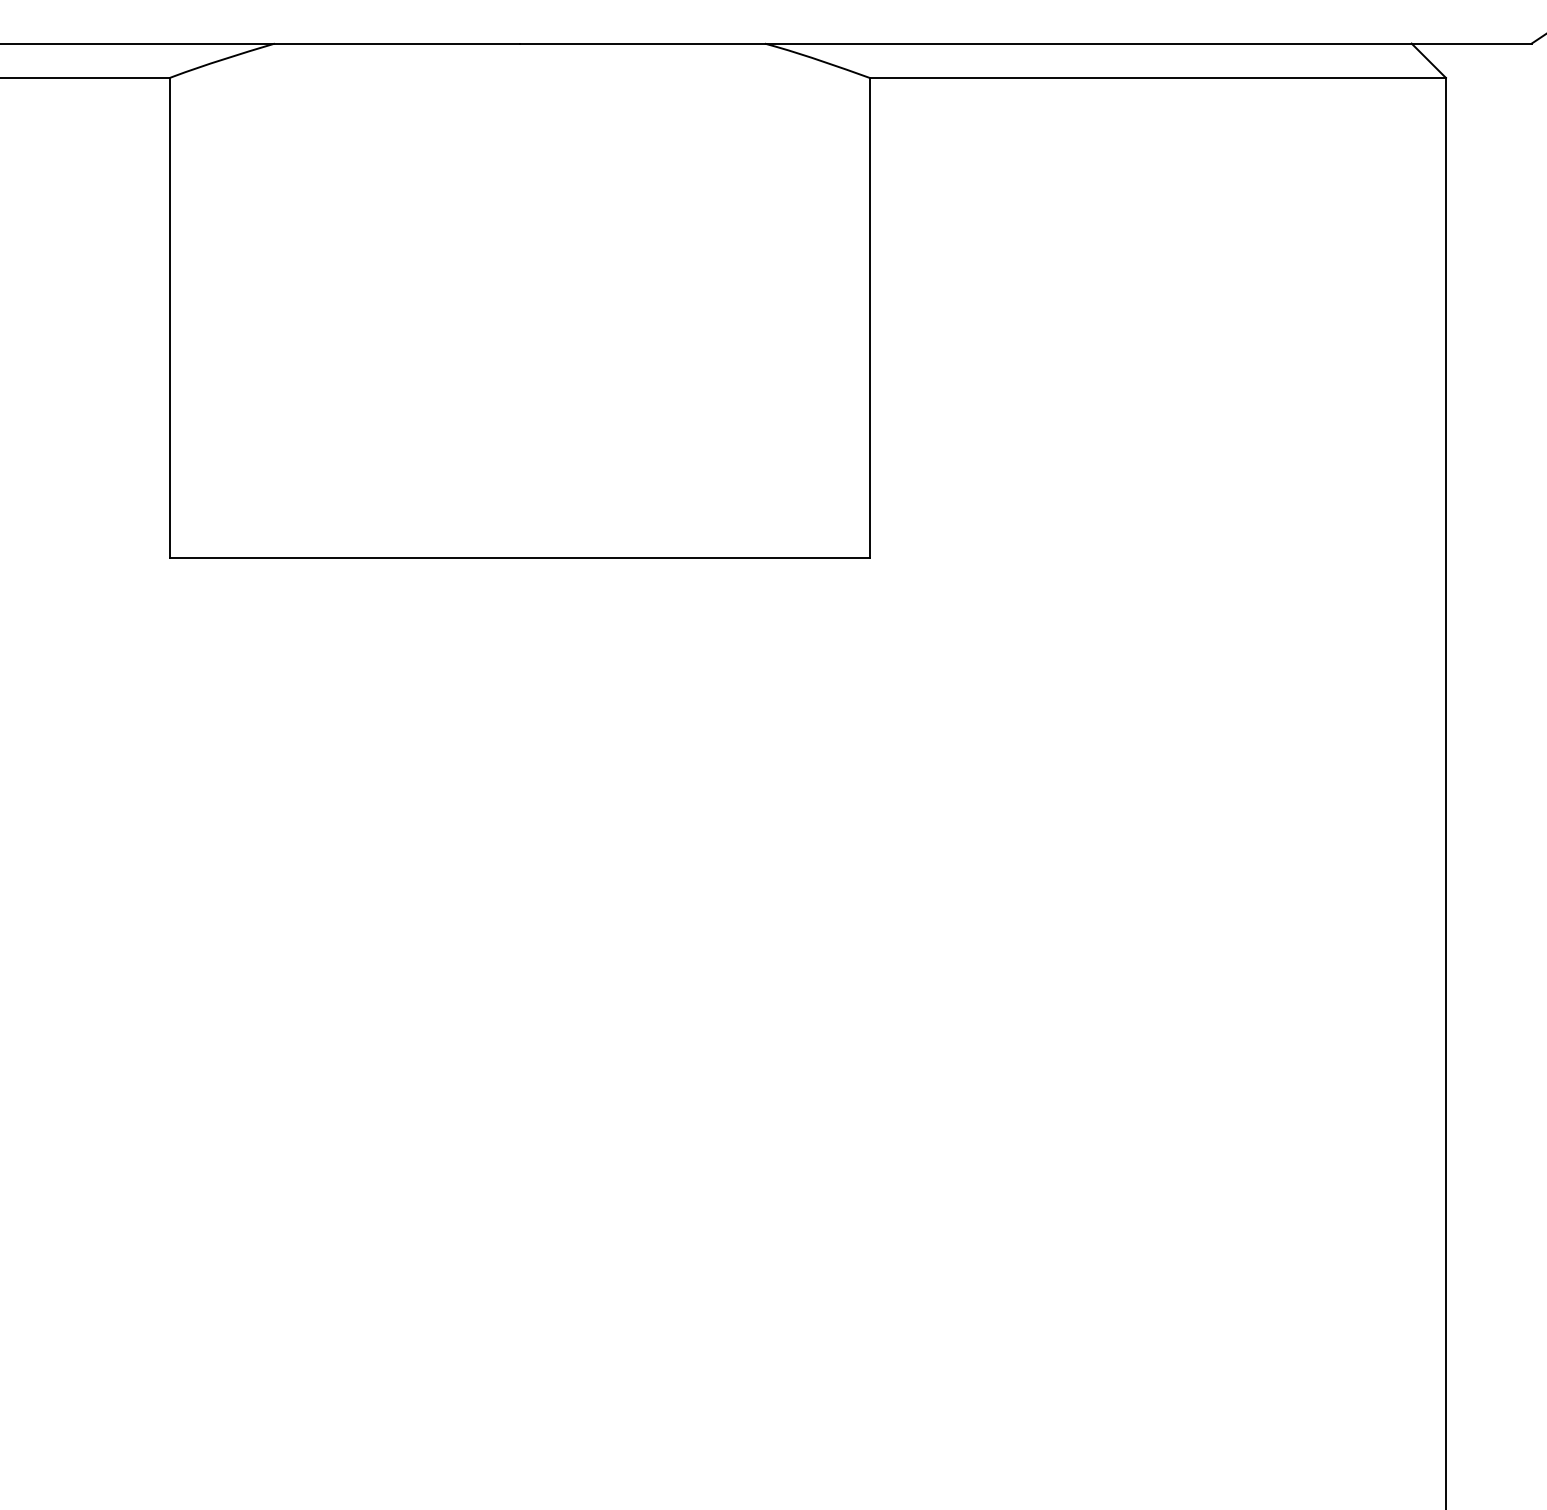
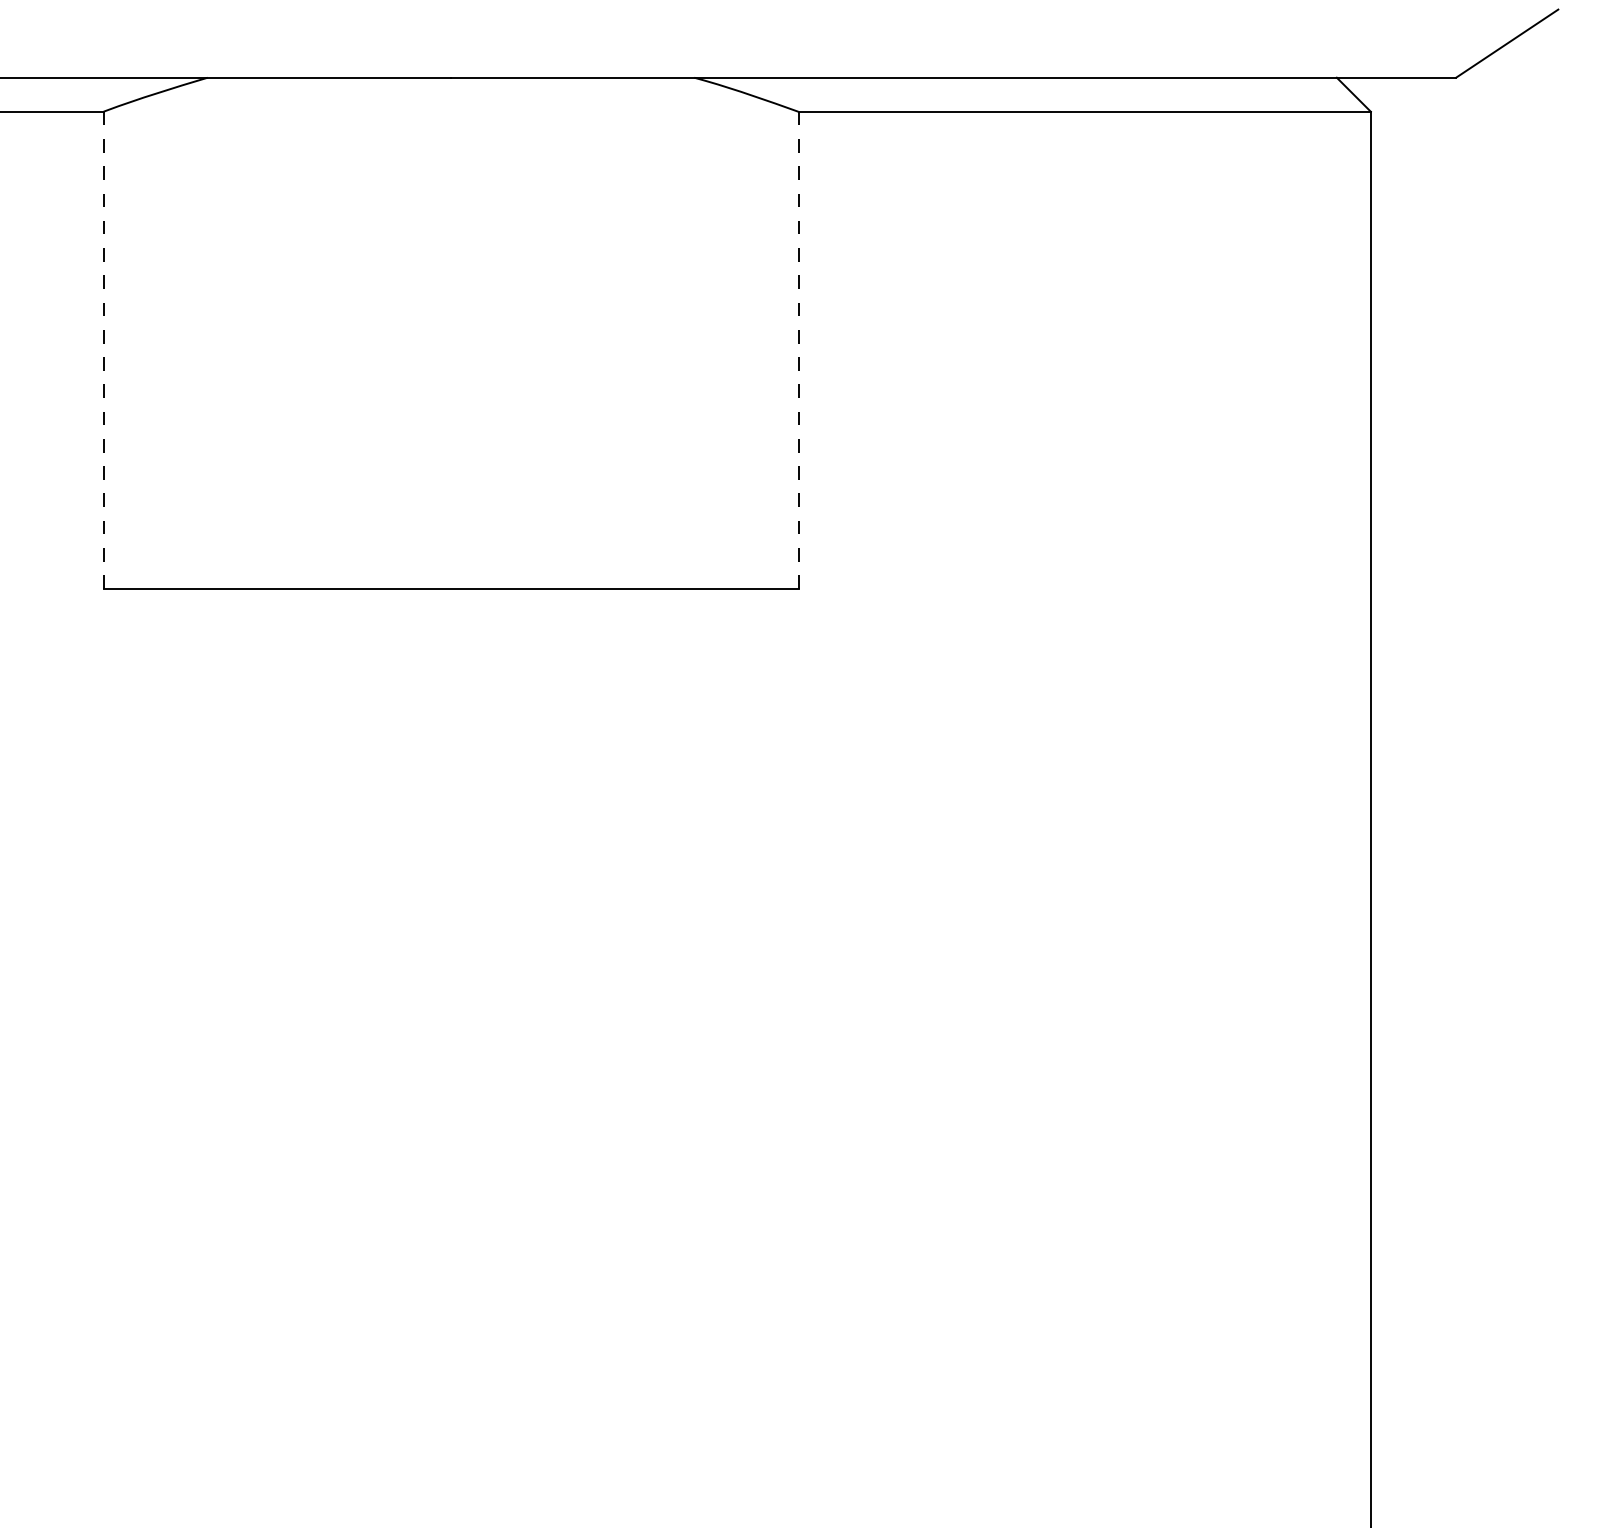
line: (169, 318) -> (103, 350), solid -> dashed
line: (869, 318) -> (798, 350), solid -> dashed

